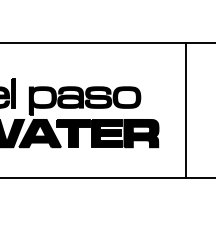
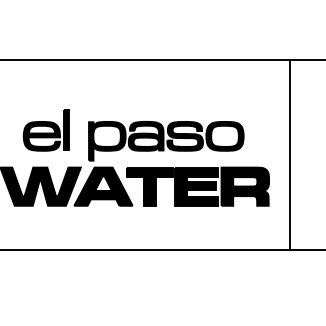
line: (185, 110) -> (289, 154), moved

